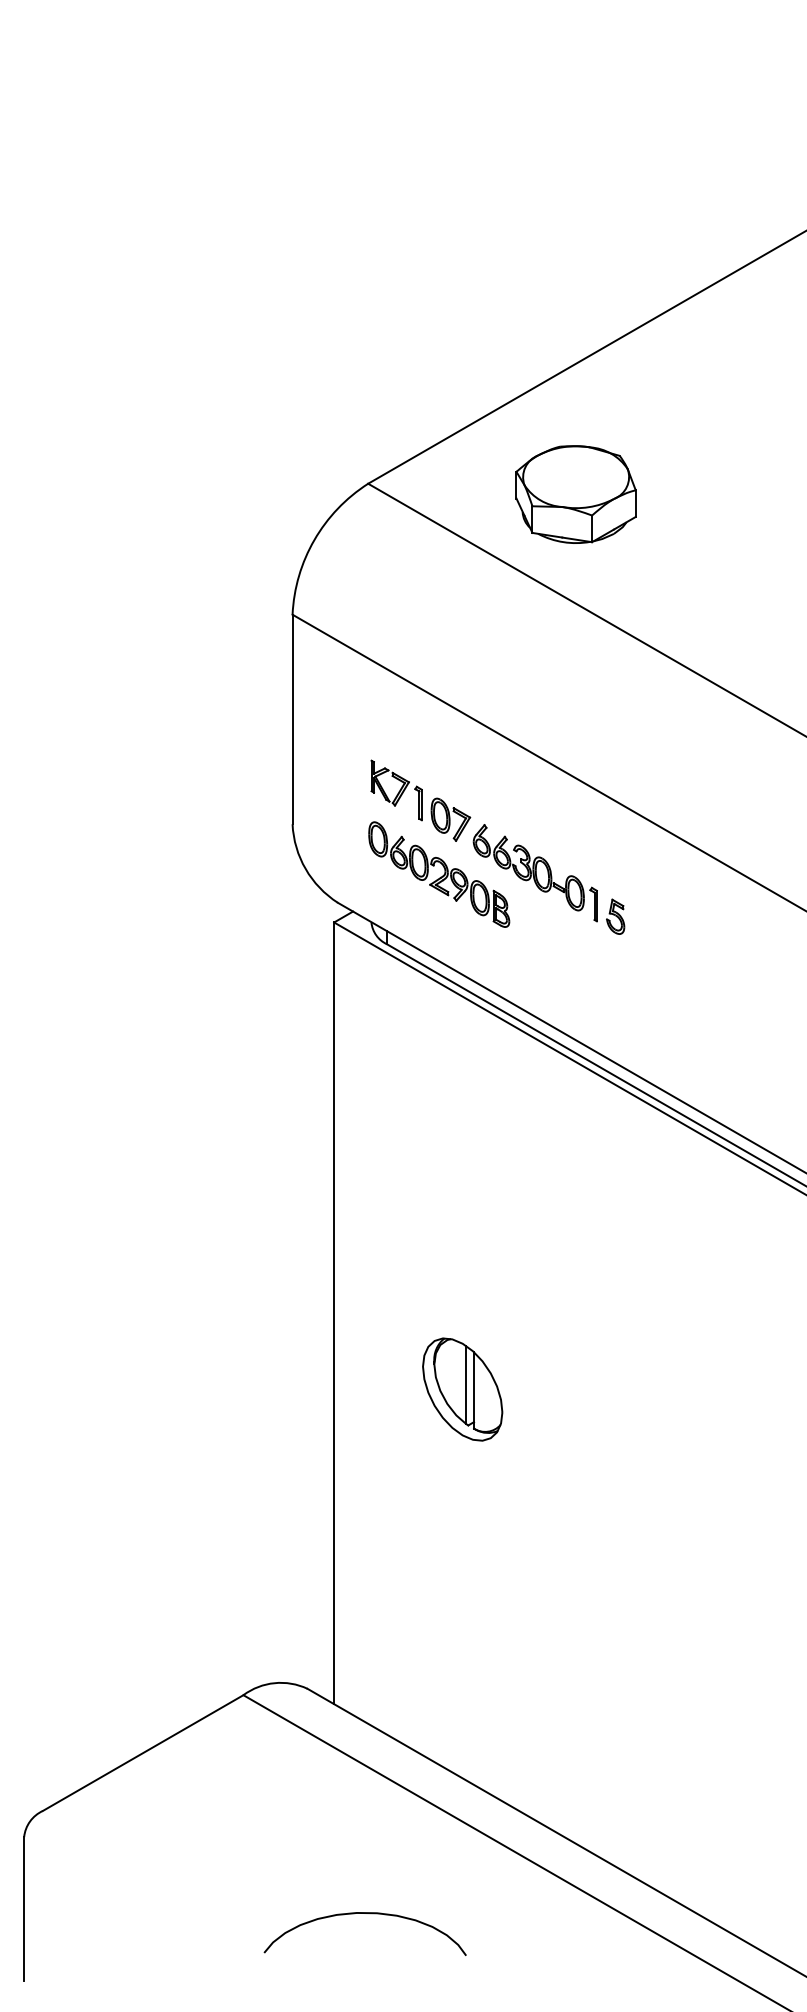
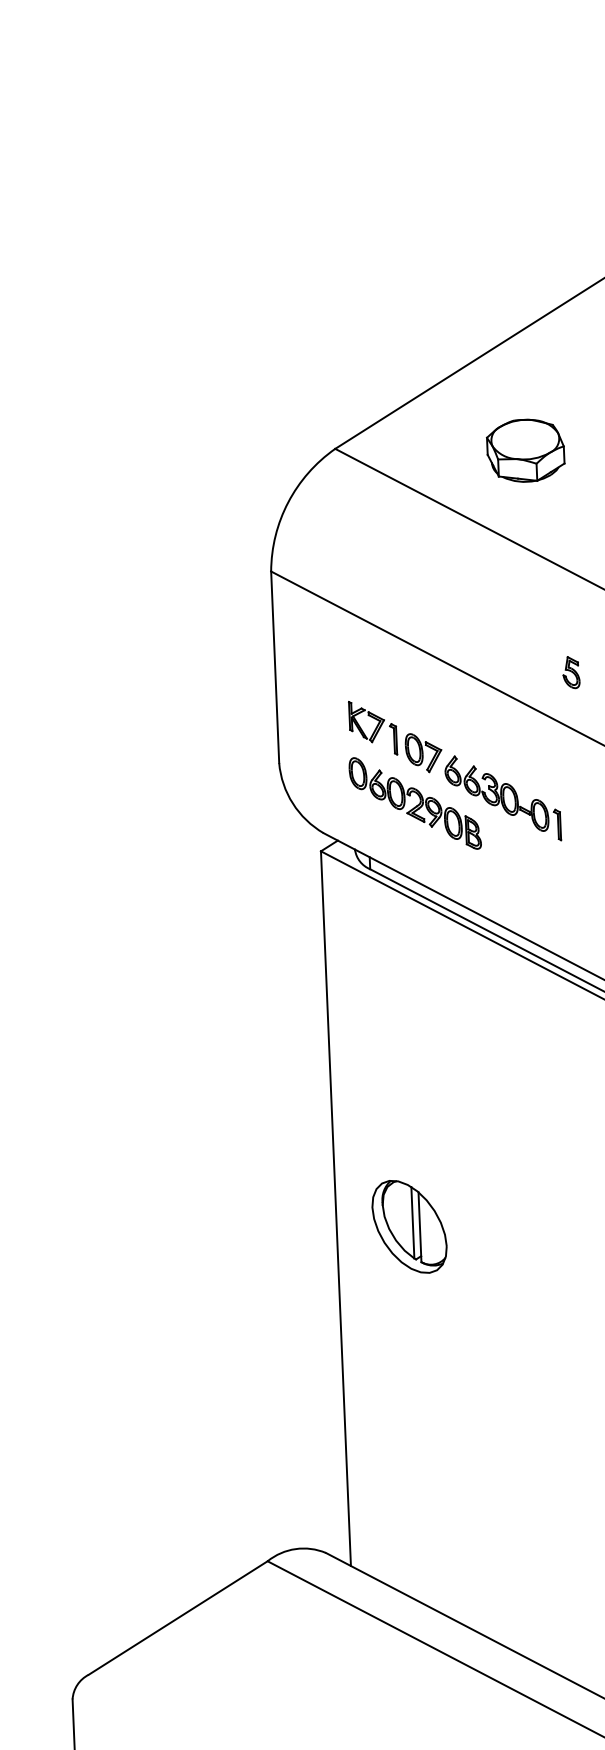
part: (575, 494) -> (525, 450), size x0.7
part: (615, 916) -> (571, 672), moved
part: (462, 1389) -> (409, 1226), moved

